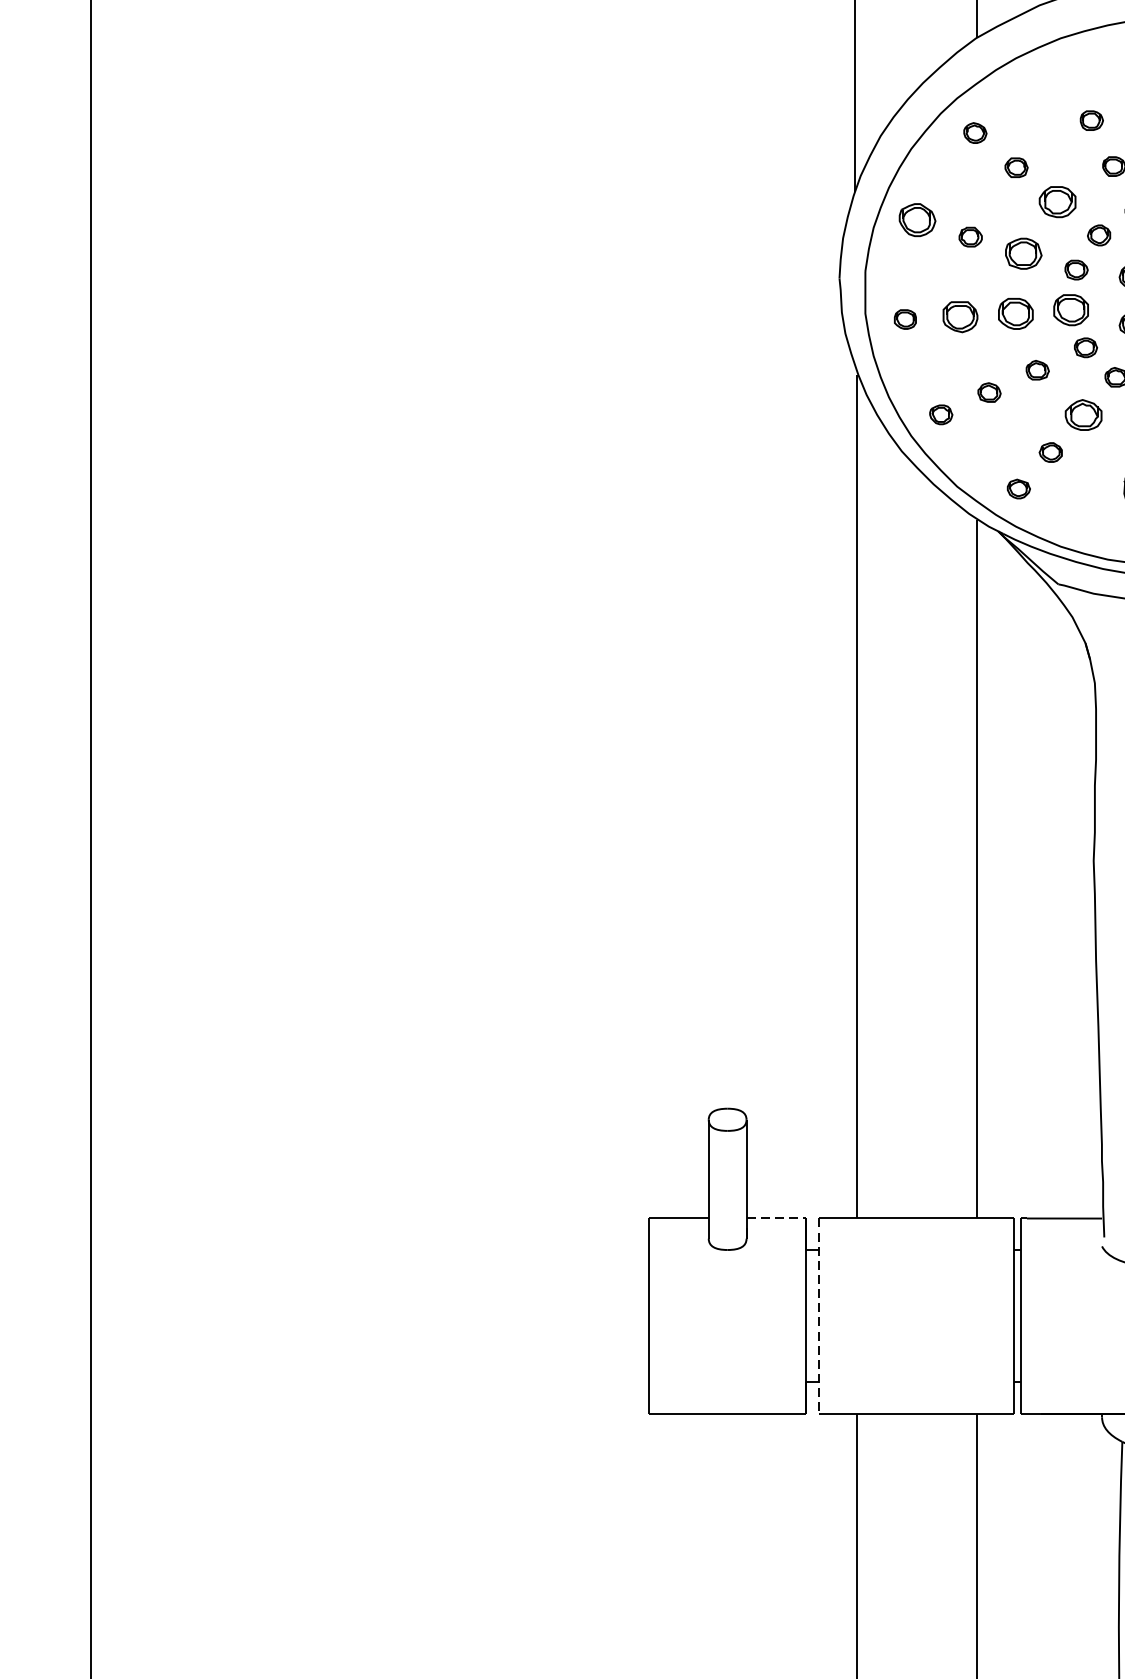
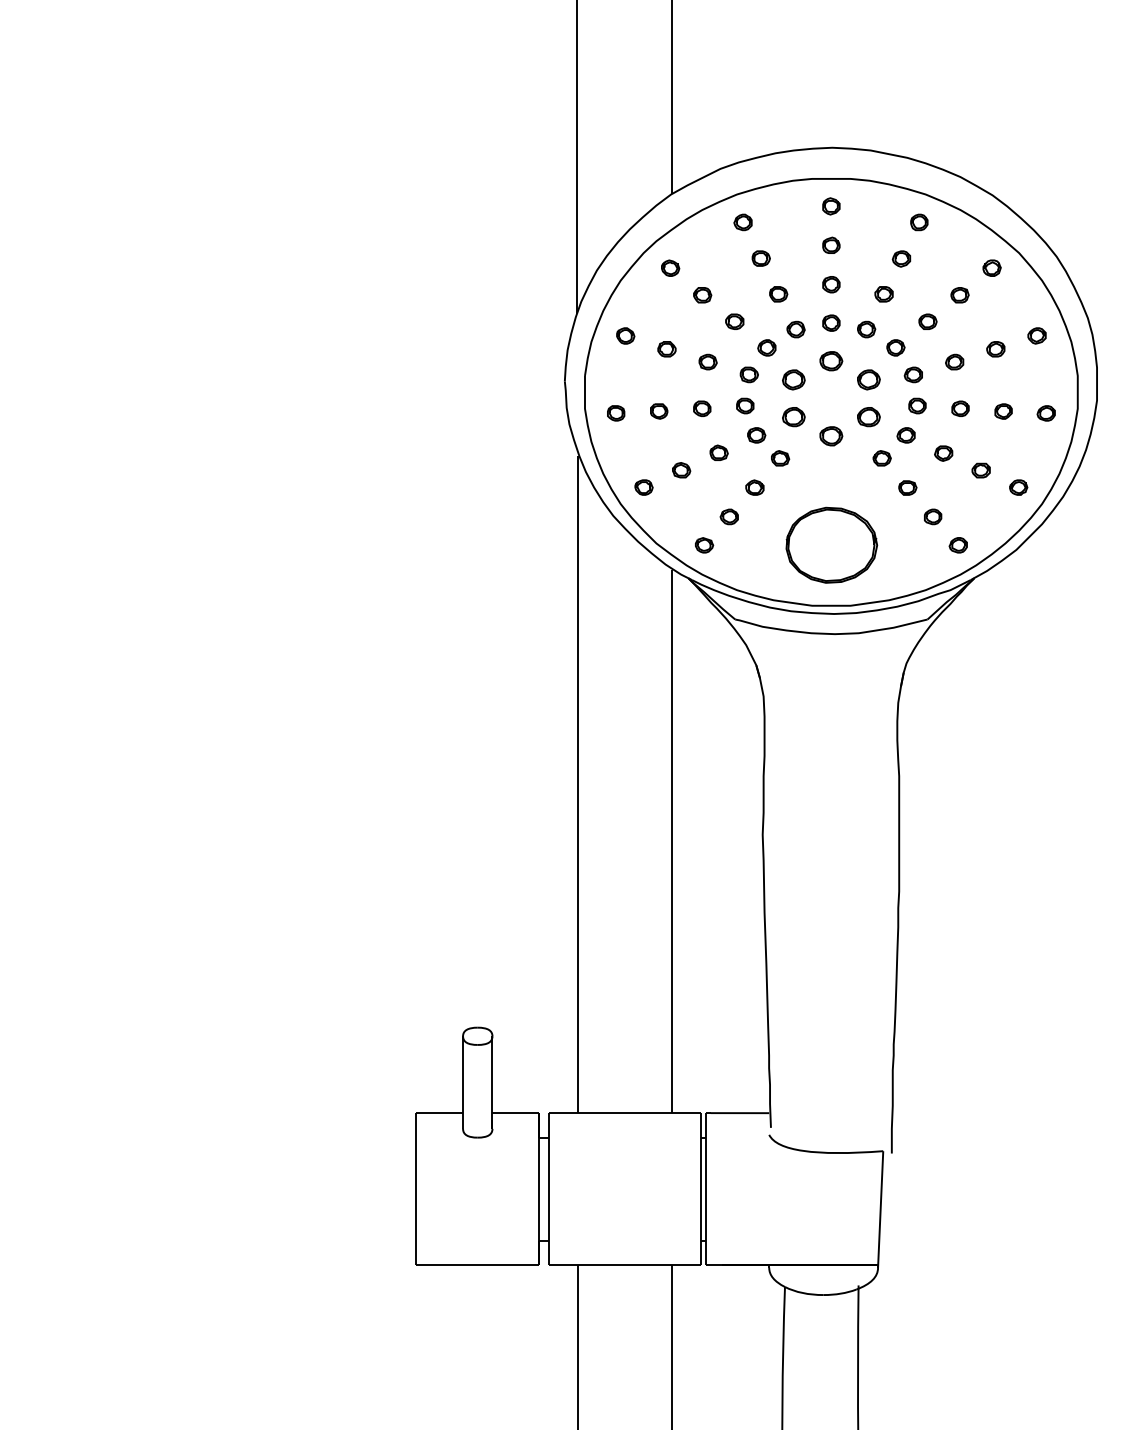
part: (1067, 74) -> (742, 222), added
part: (1057, 201) -> (734, 321), size x0.62
part: (917, 219) -> (625, 335), size x0.62
part: (1022, 252) -> (707, 361), size x0.62
part: (1071, 309) -> (745, 405), size x0.62
part: (1016, 313) -> (702, 408), size x0.62
part: (961, 317) -> (659, 411), size x0.62
part: (1083, 414) -> (754, 487), size x0.62
line: (777, 1218) -> (516, 1113), dashed -> solid
line: (818, 1316) -> (548, 1189), dashed -> solid

